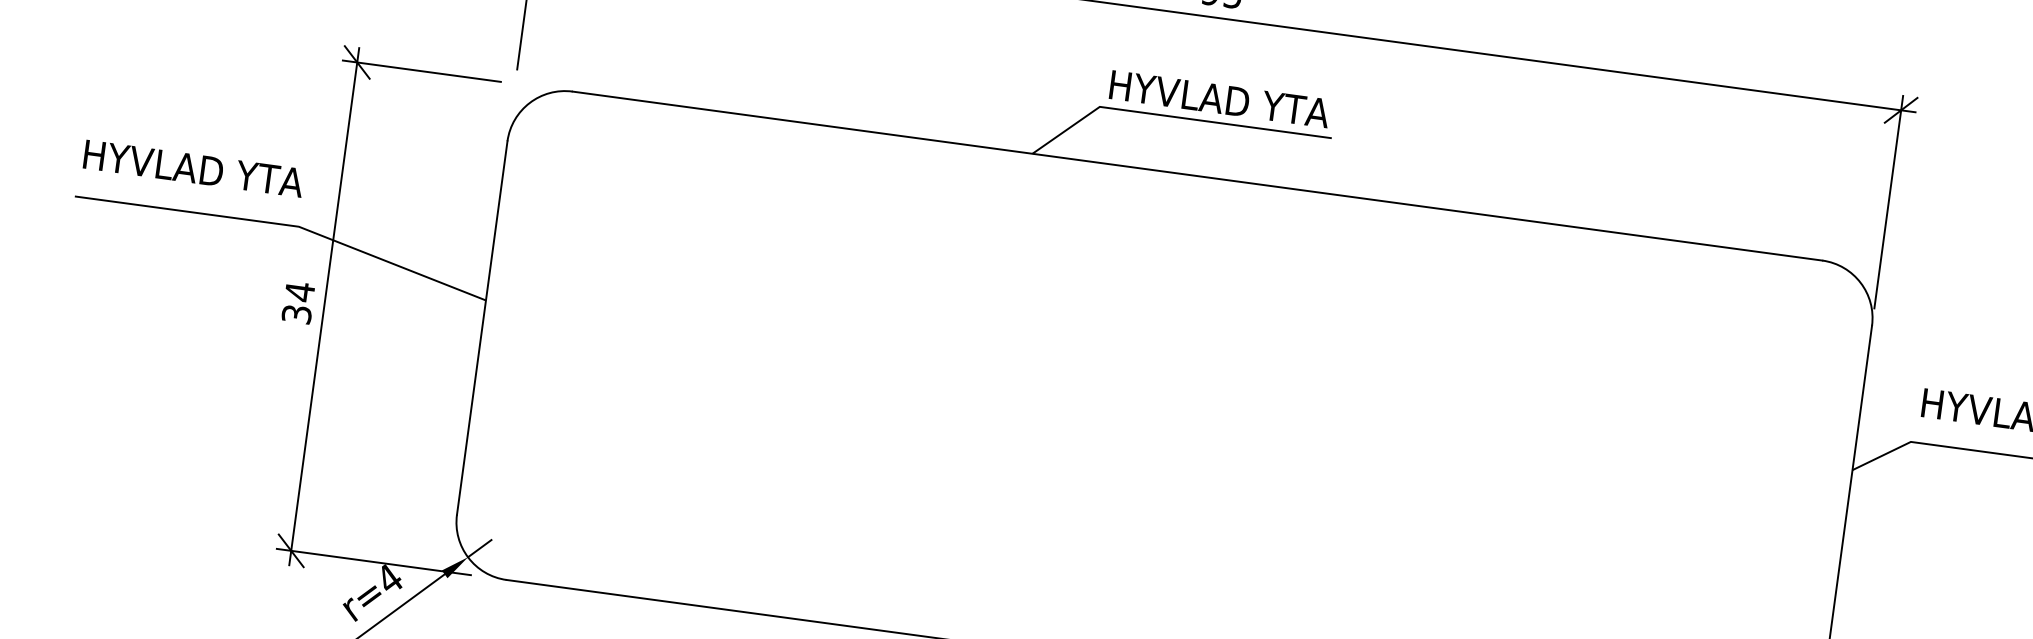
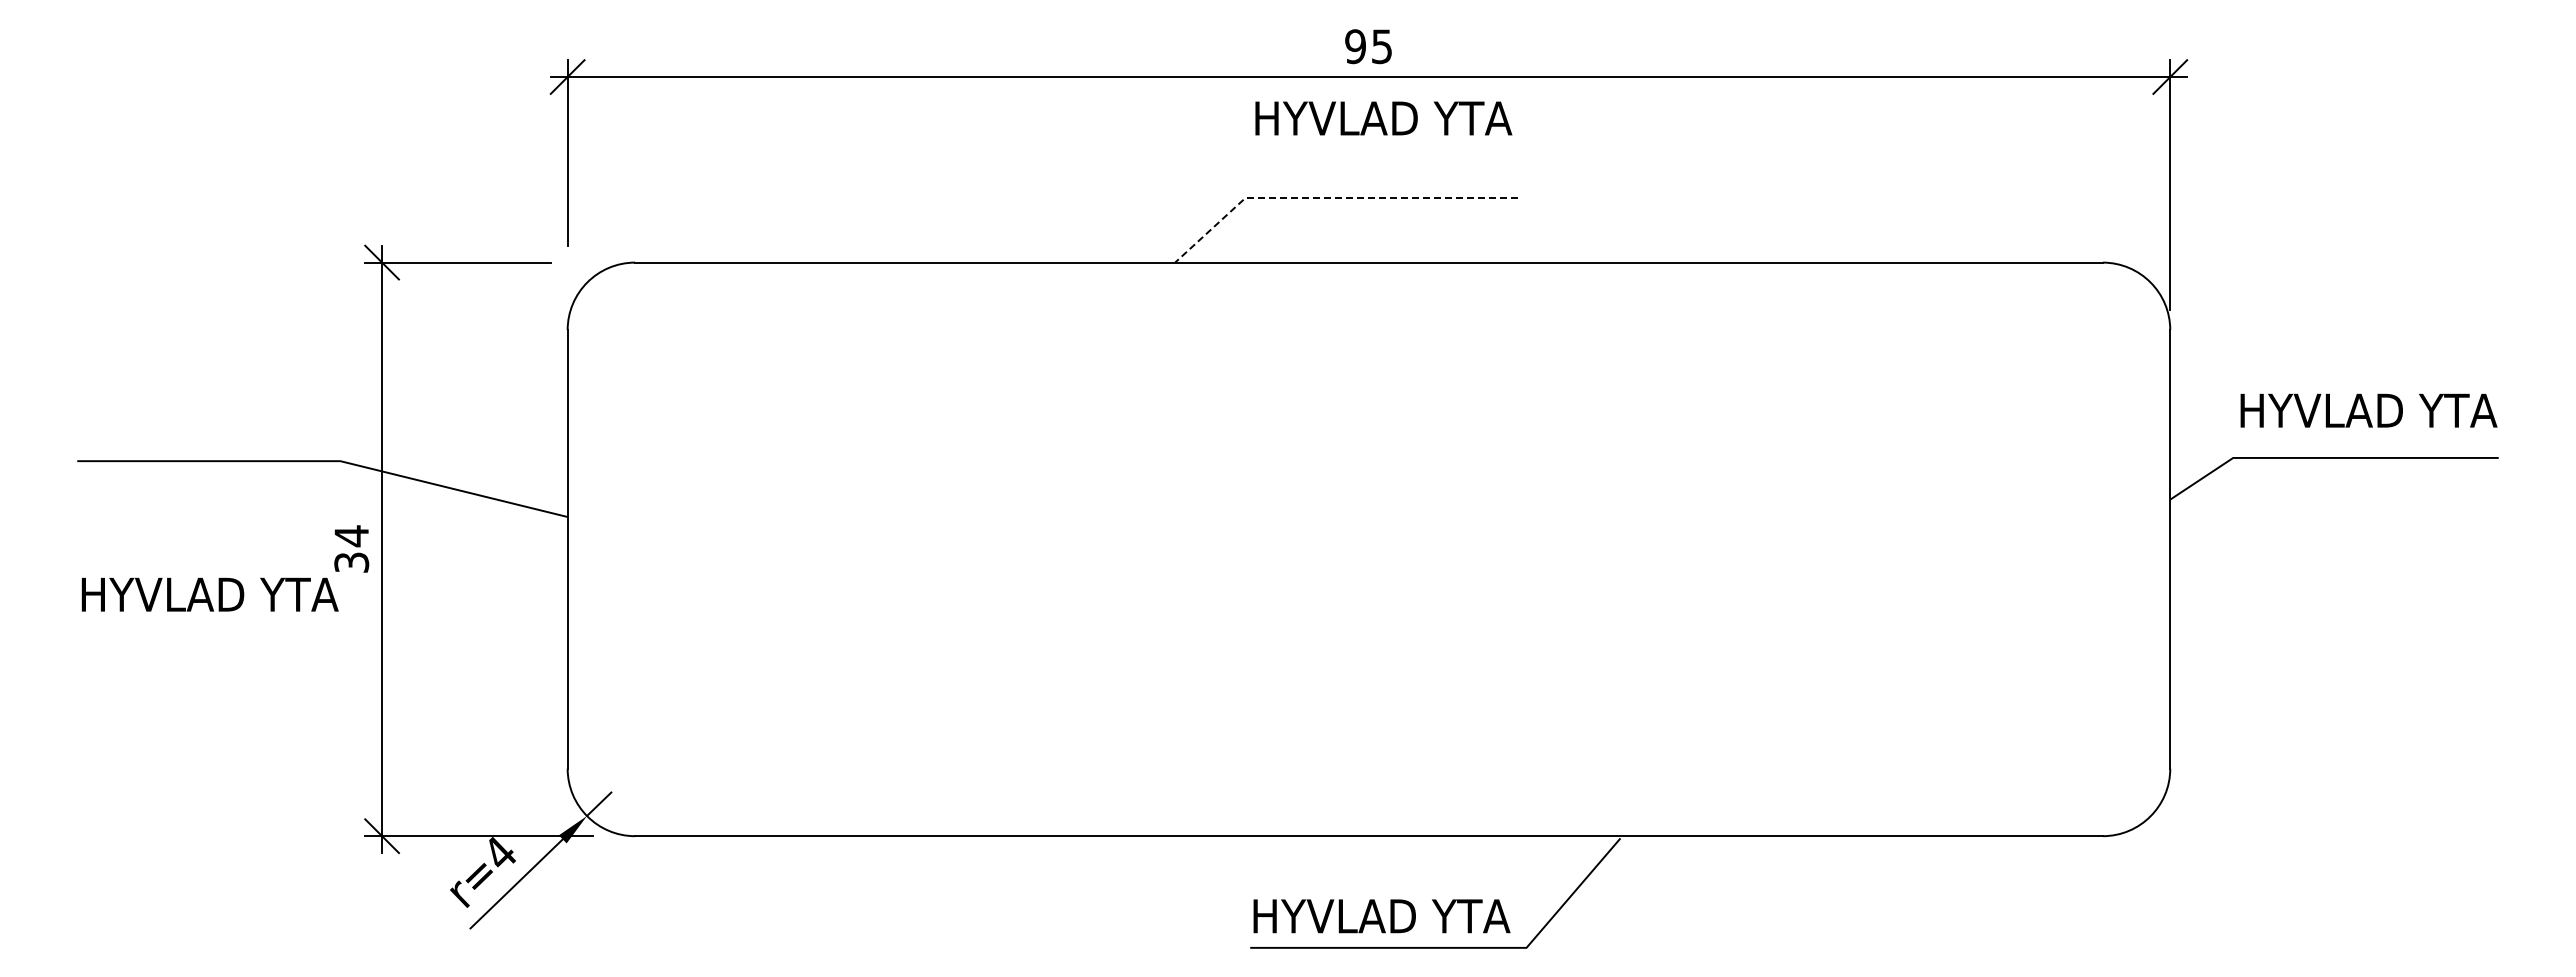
text: (1219, 99) -> (1383, 118), moved
line: (1174, 117) -> (1333, 198), solid -> dashed
text: (193, 168) -> (209, 594), moved

